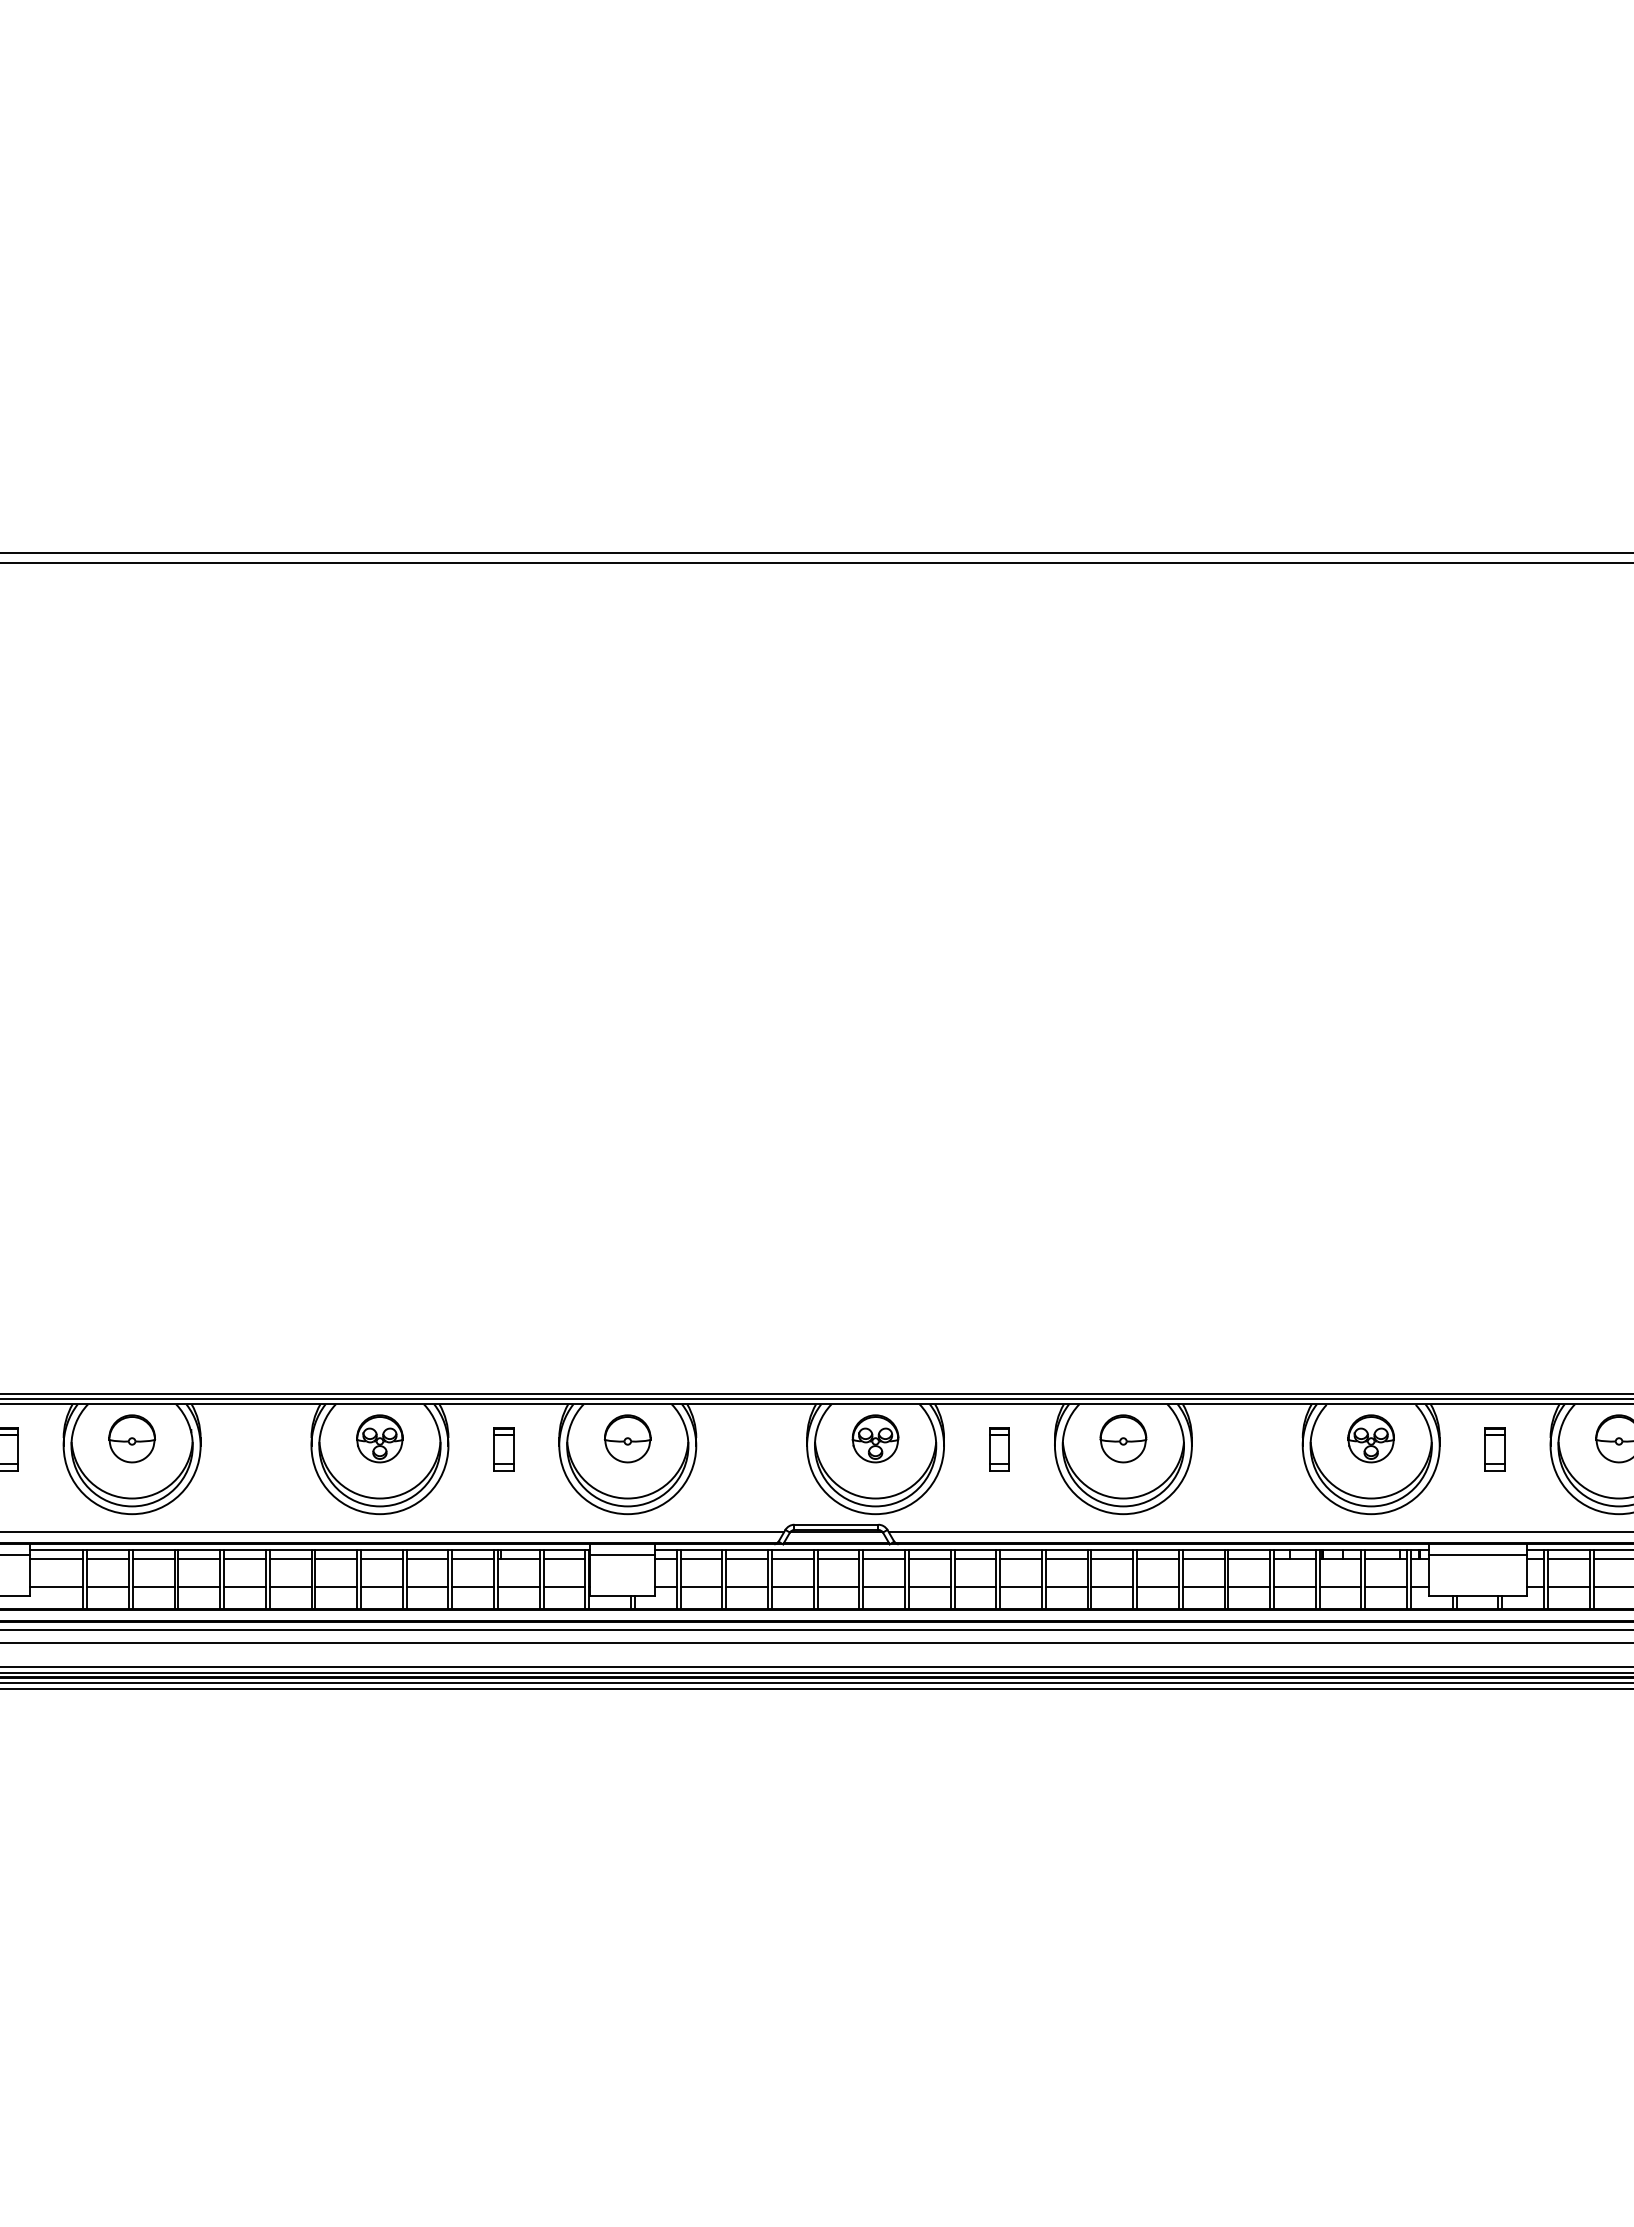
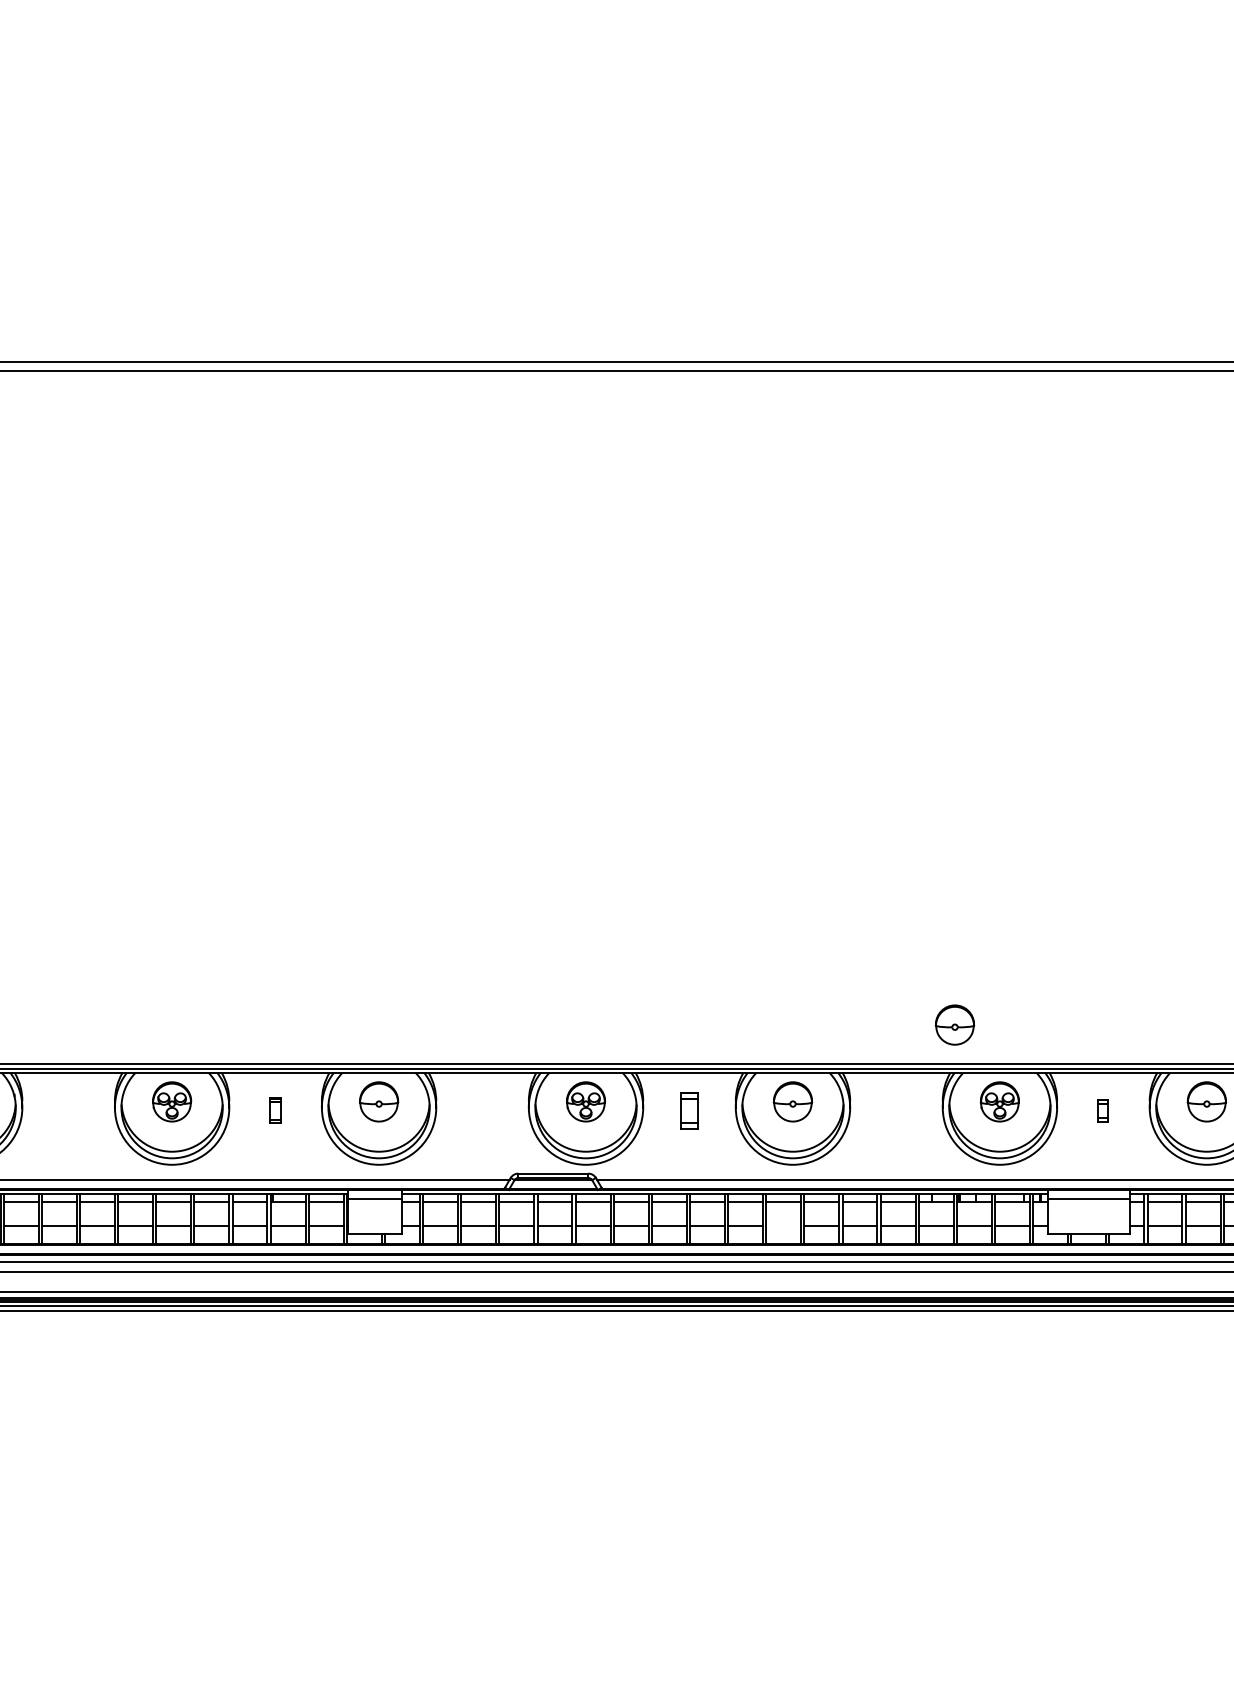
part: (1317, 1346) -> (955, 1024), added
part: (503, 1449) -> (275, 1110), size x0.7
part: (1494, 1449) -> (1102, 1110), size x0.6
line: (1112, 1586) -> (783, 1225), removed

